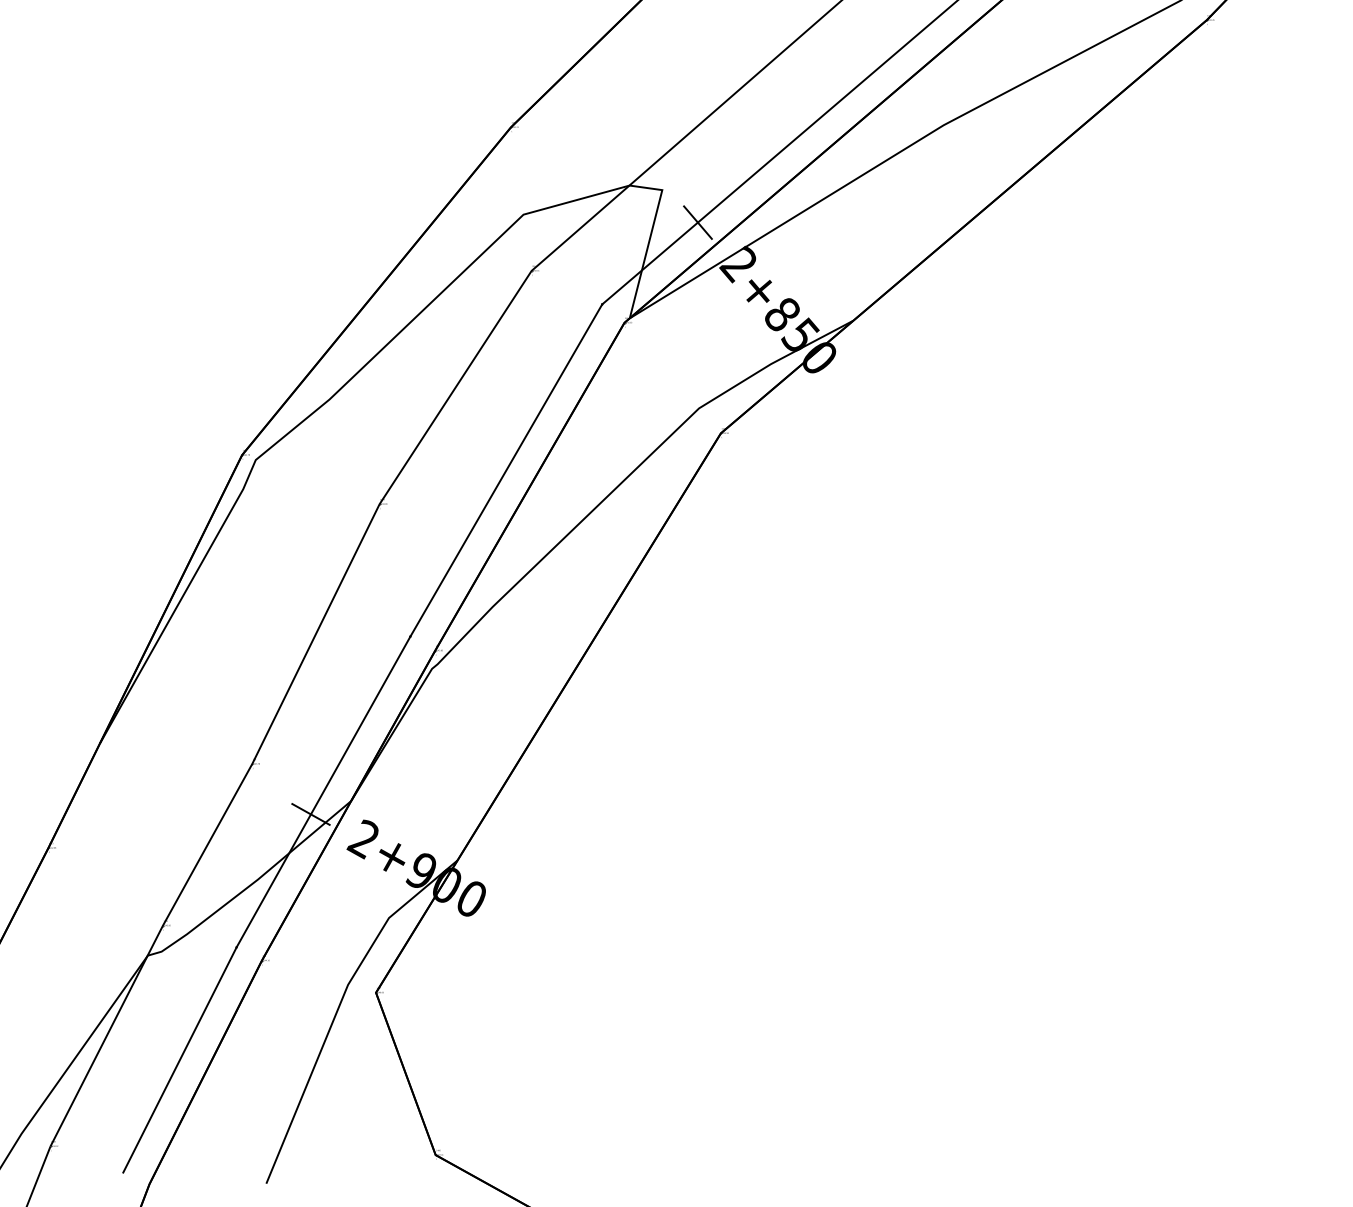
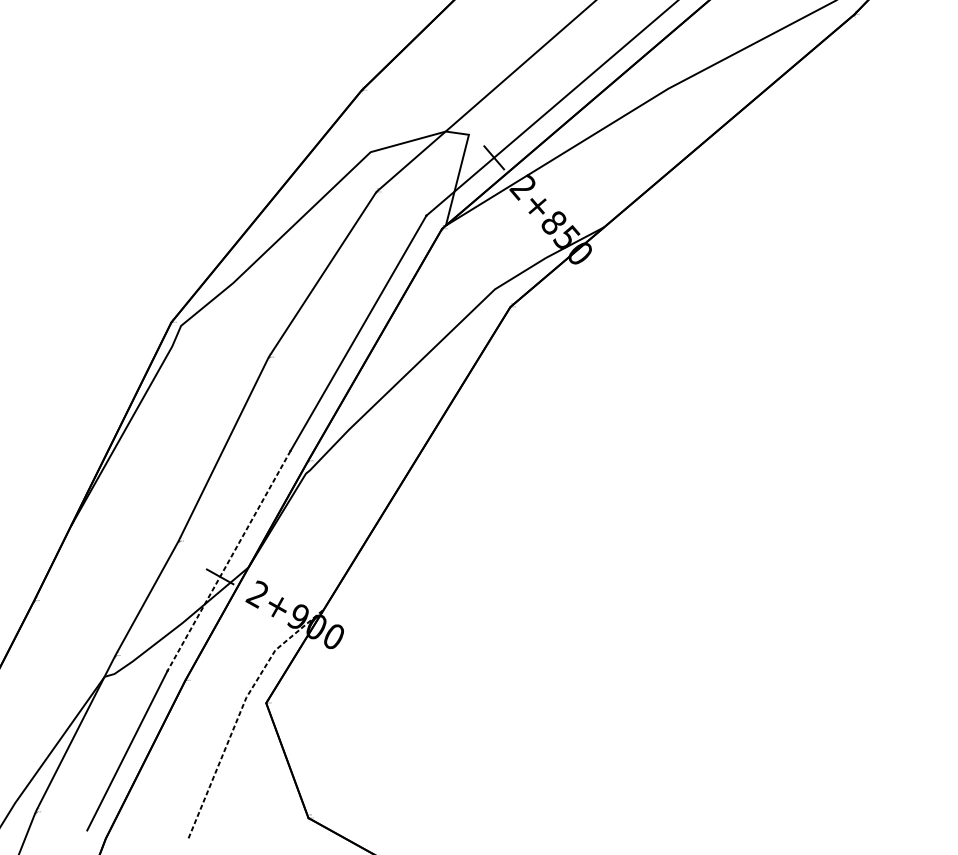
line: (323, 791) -> (229, 560), solid -> dashed
line: (339, 1005) -> (240, 712), solid -> dashed

